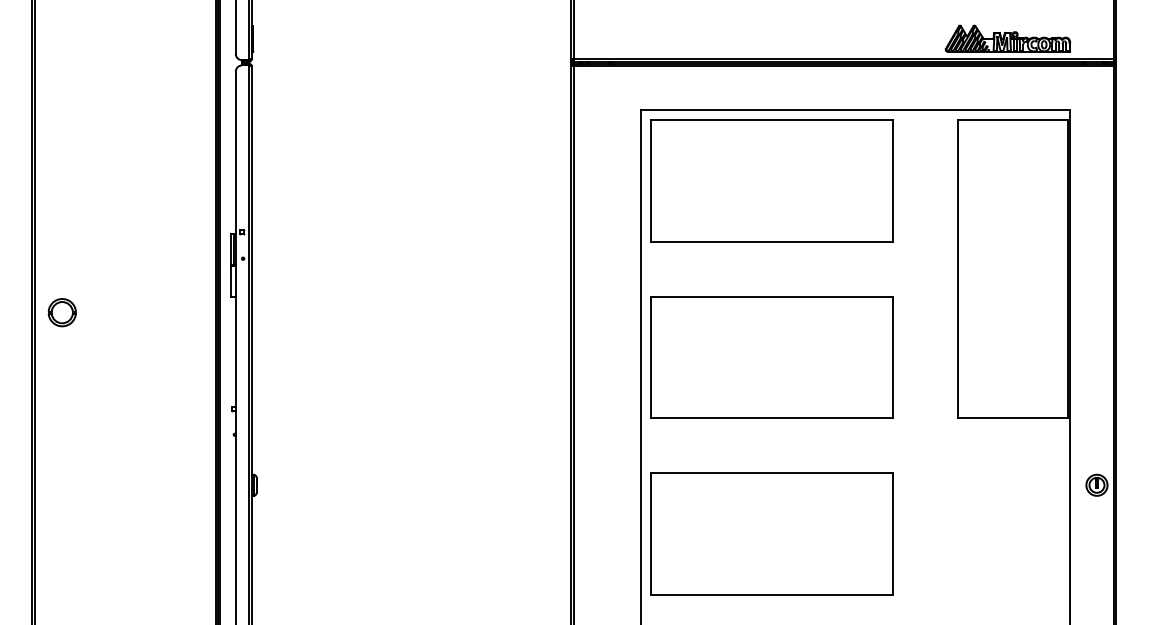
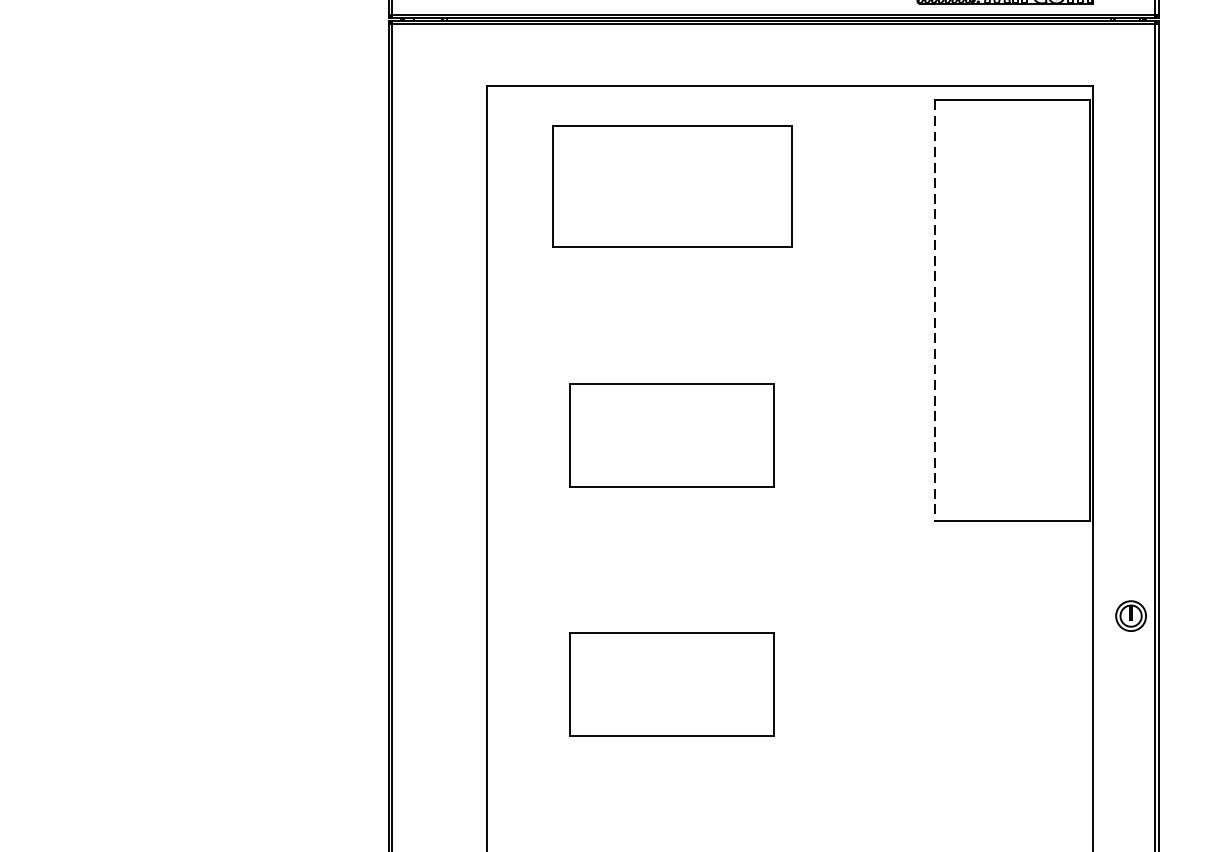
part: (771, 180) -> (671, 185), size x0.7
line: (958, 269) -> (935, 311), solid -> dashed
part: (771, 357) -> (671, 435), size x0.6
part: (771, 533) -> (671, 684), size x0.6

